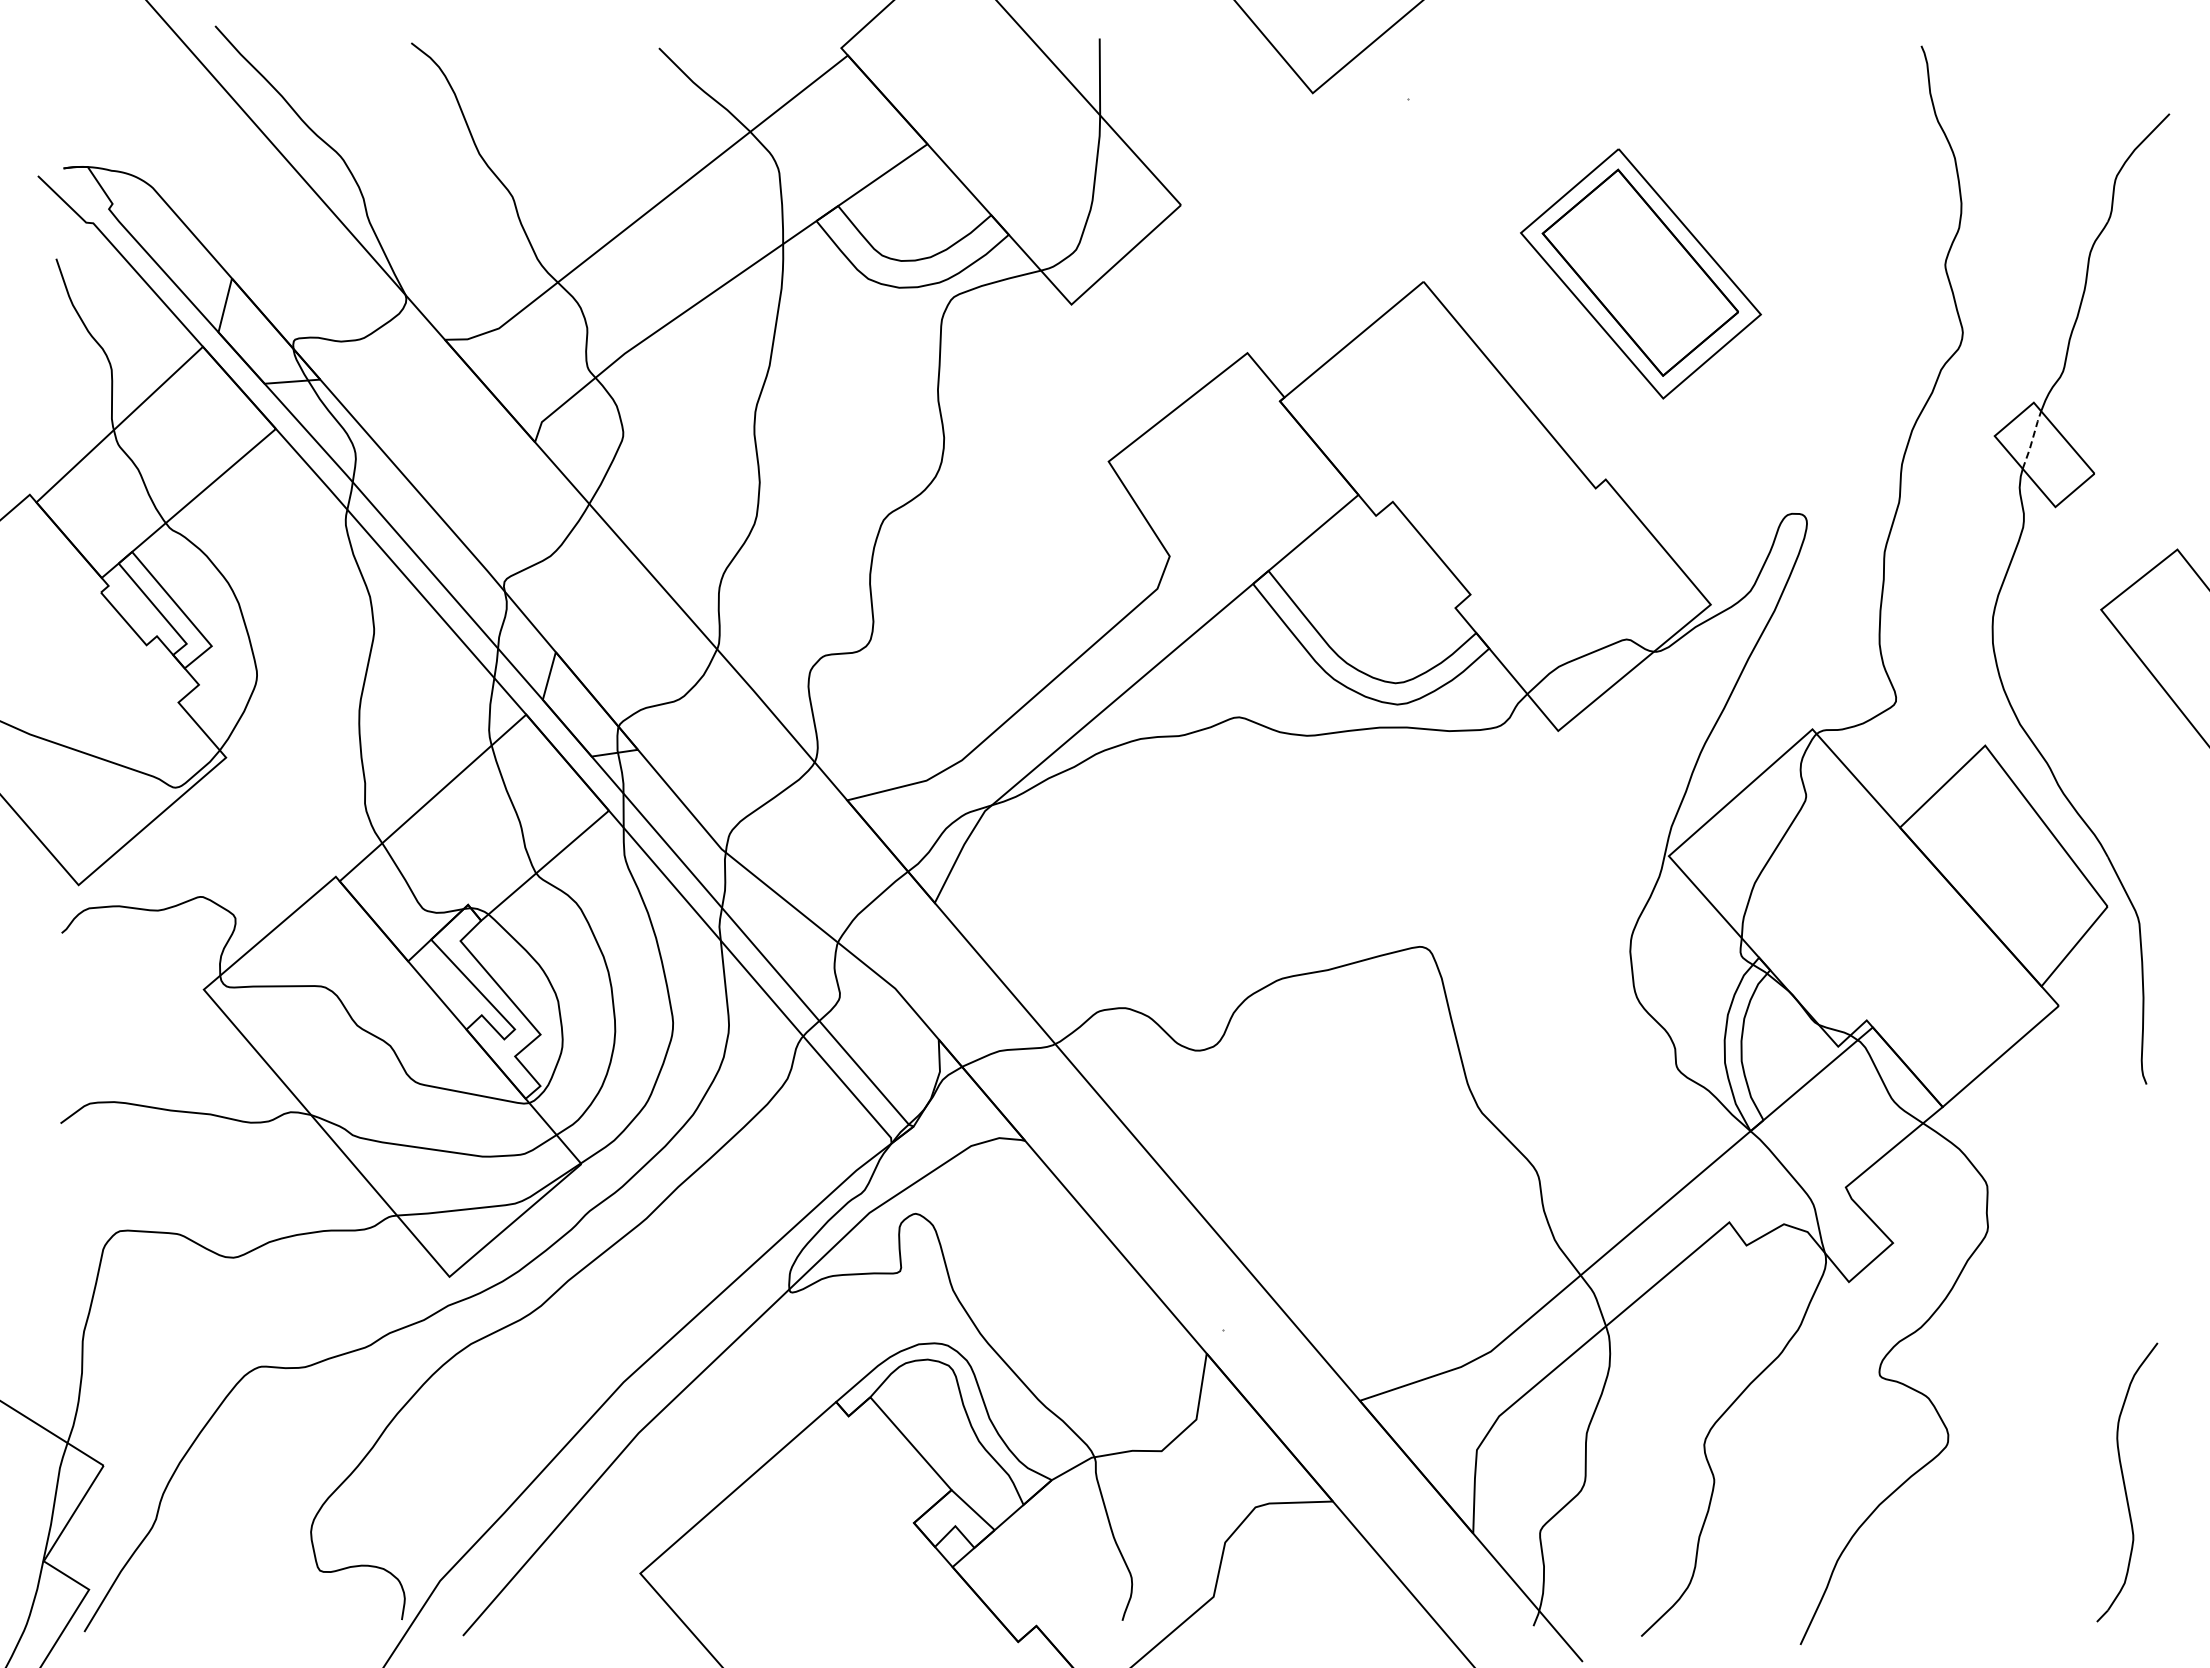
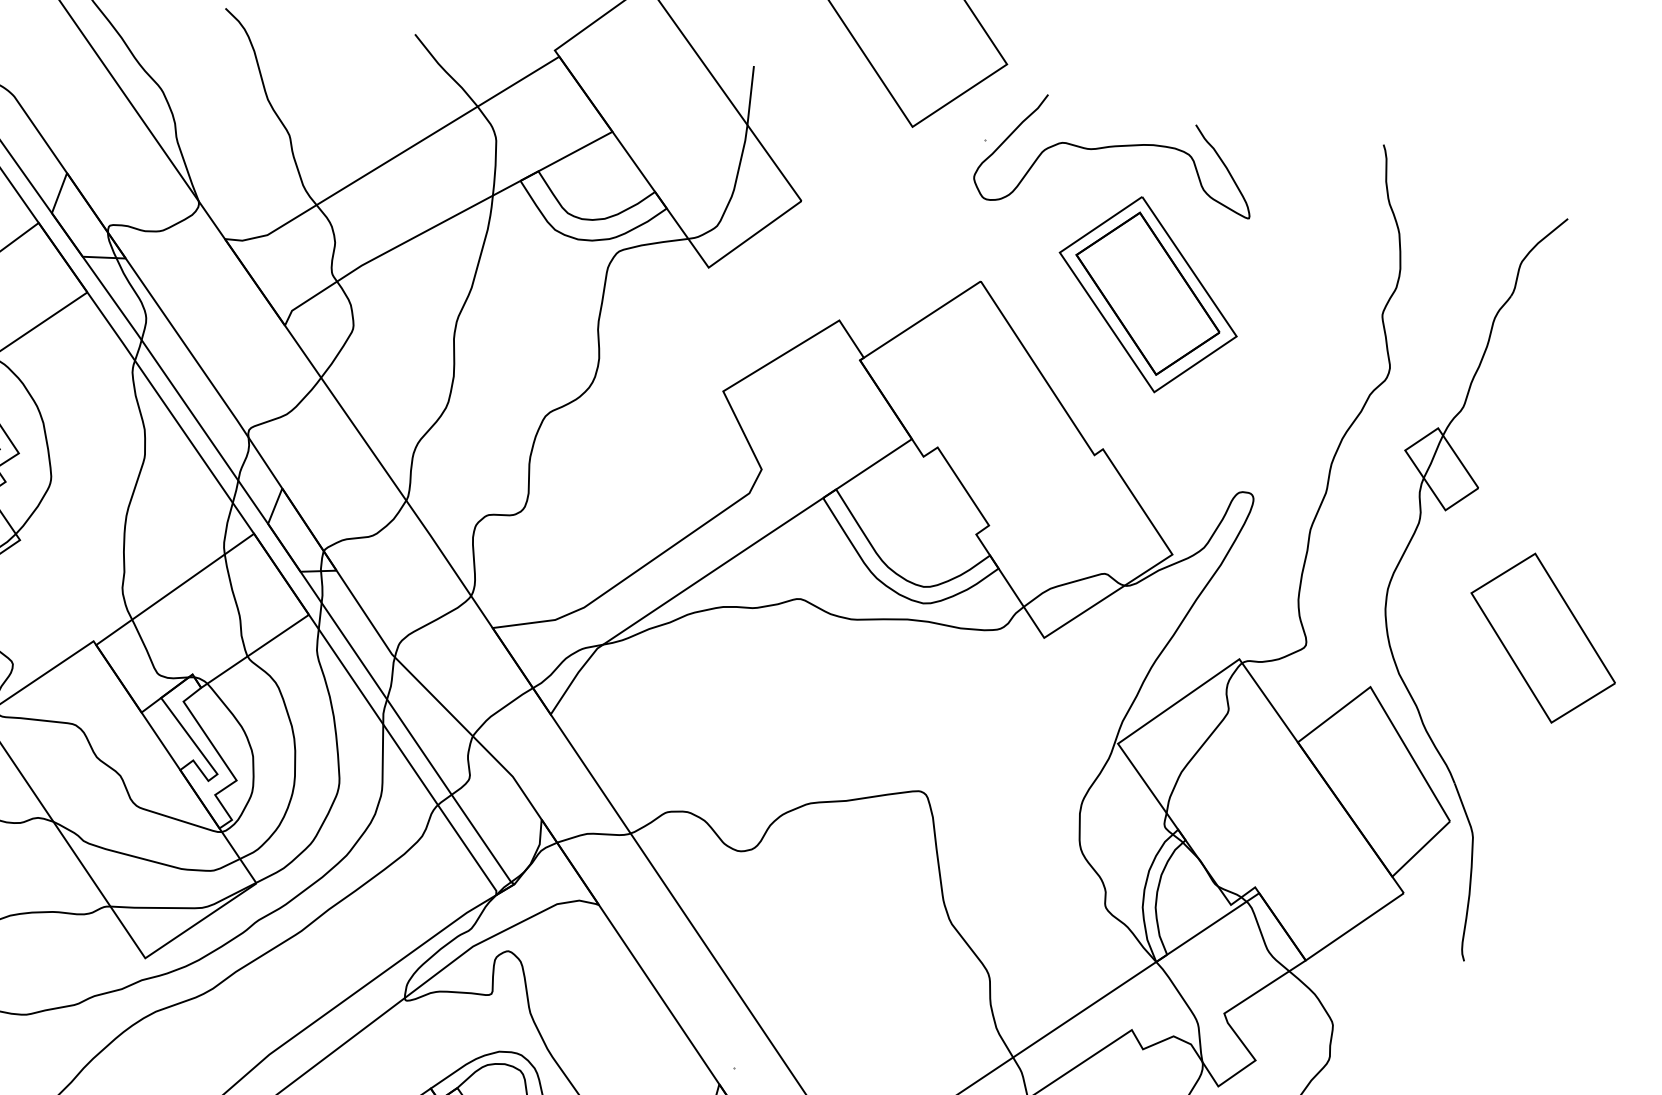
curve: (1575, 89) -> (1114, 147), added
line: (2032, 439) -> (1433, 456), dashed -> solid

